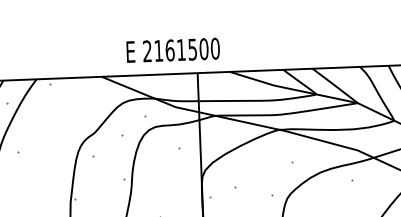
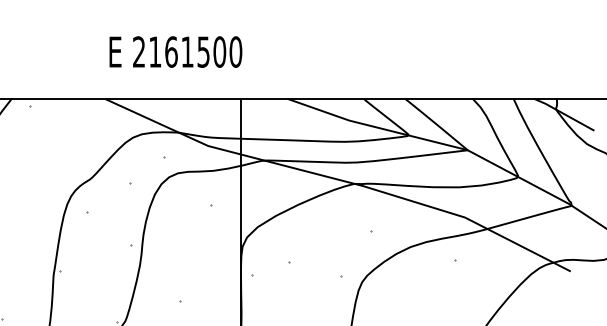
text: (172, 49) -> (175, 51), moved

